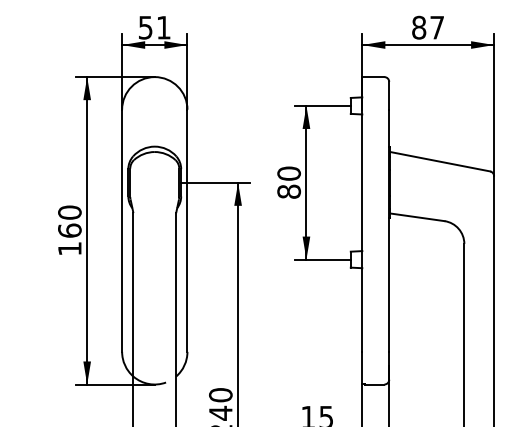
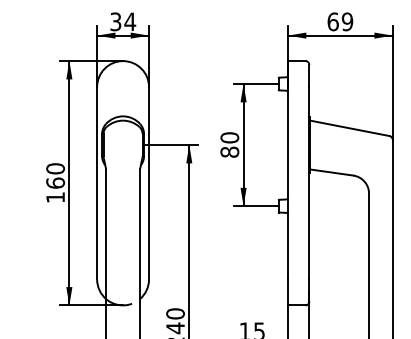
text: (155, 27) -> (123, 21), 51 -> 34
text: (428, 27) -> (340, 21), 87 -> 69

